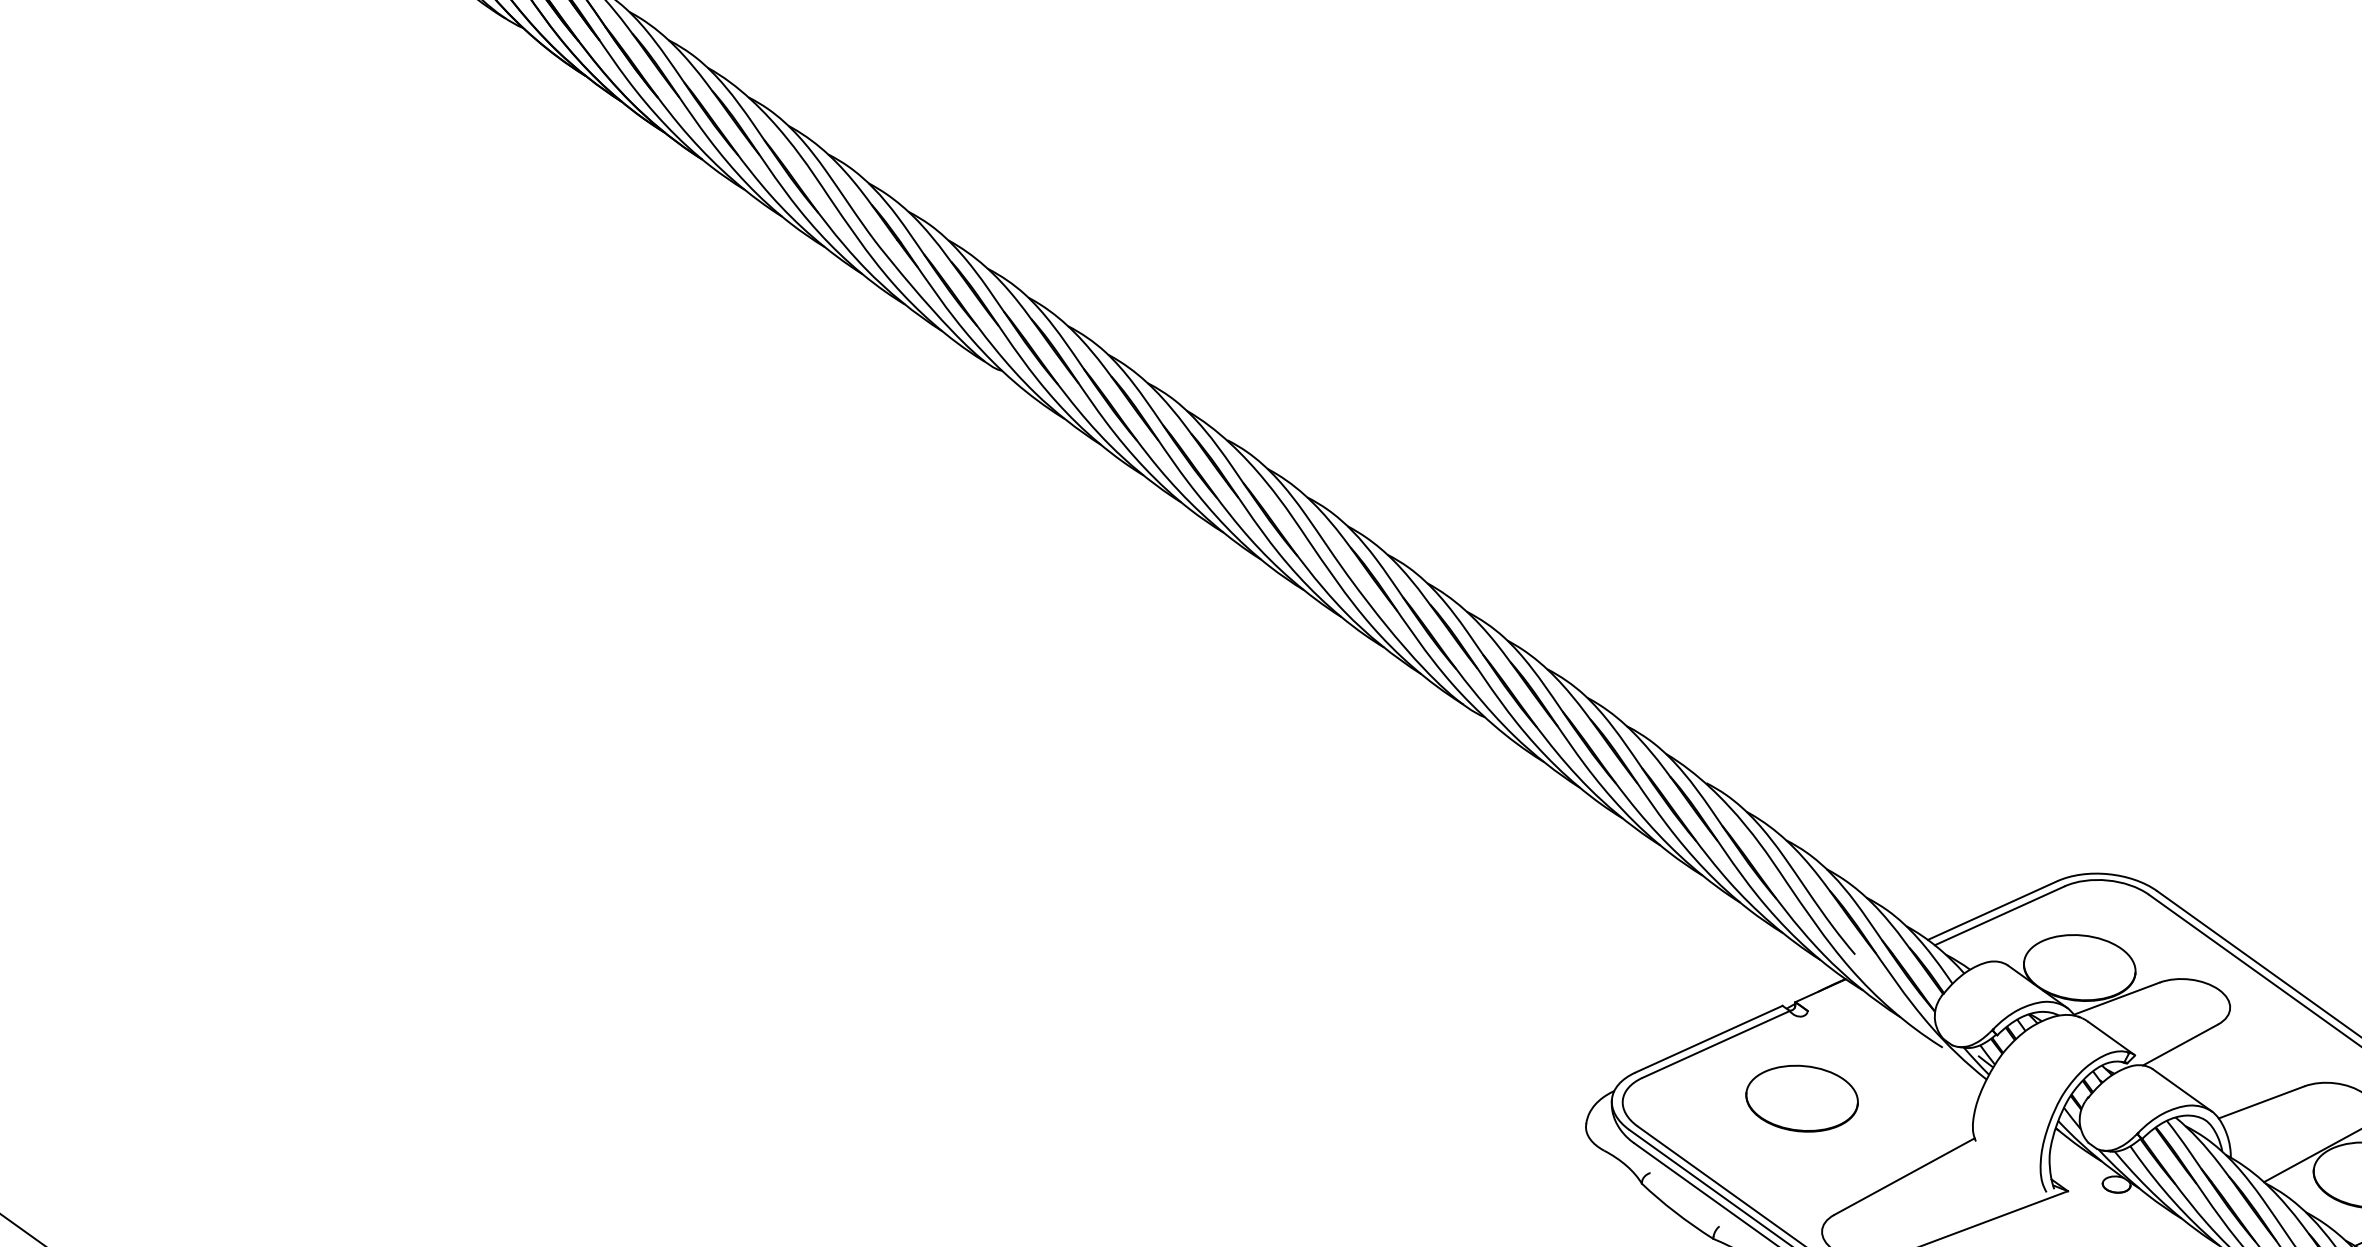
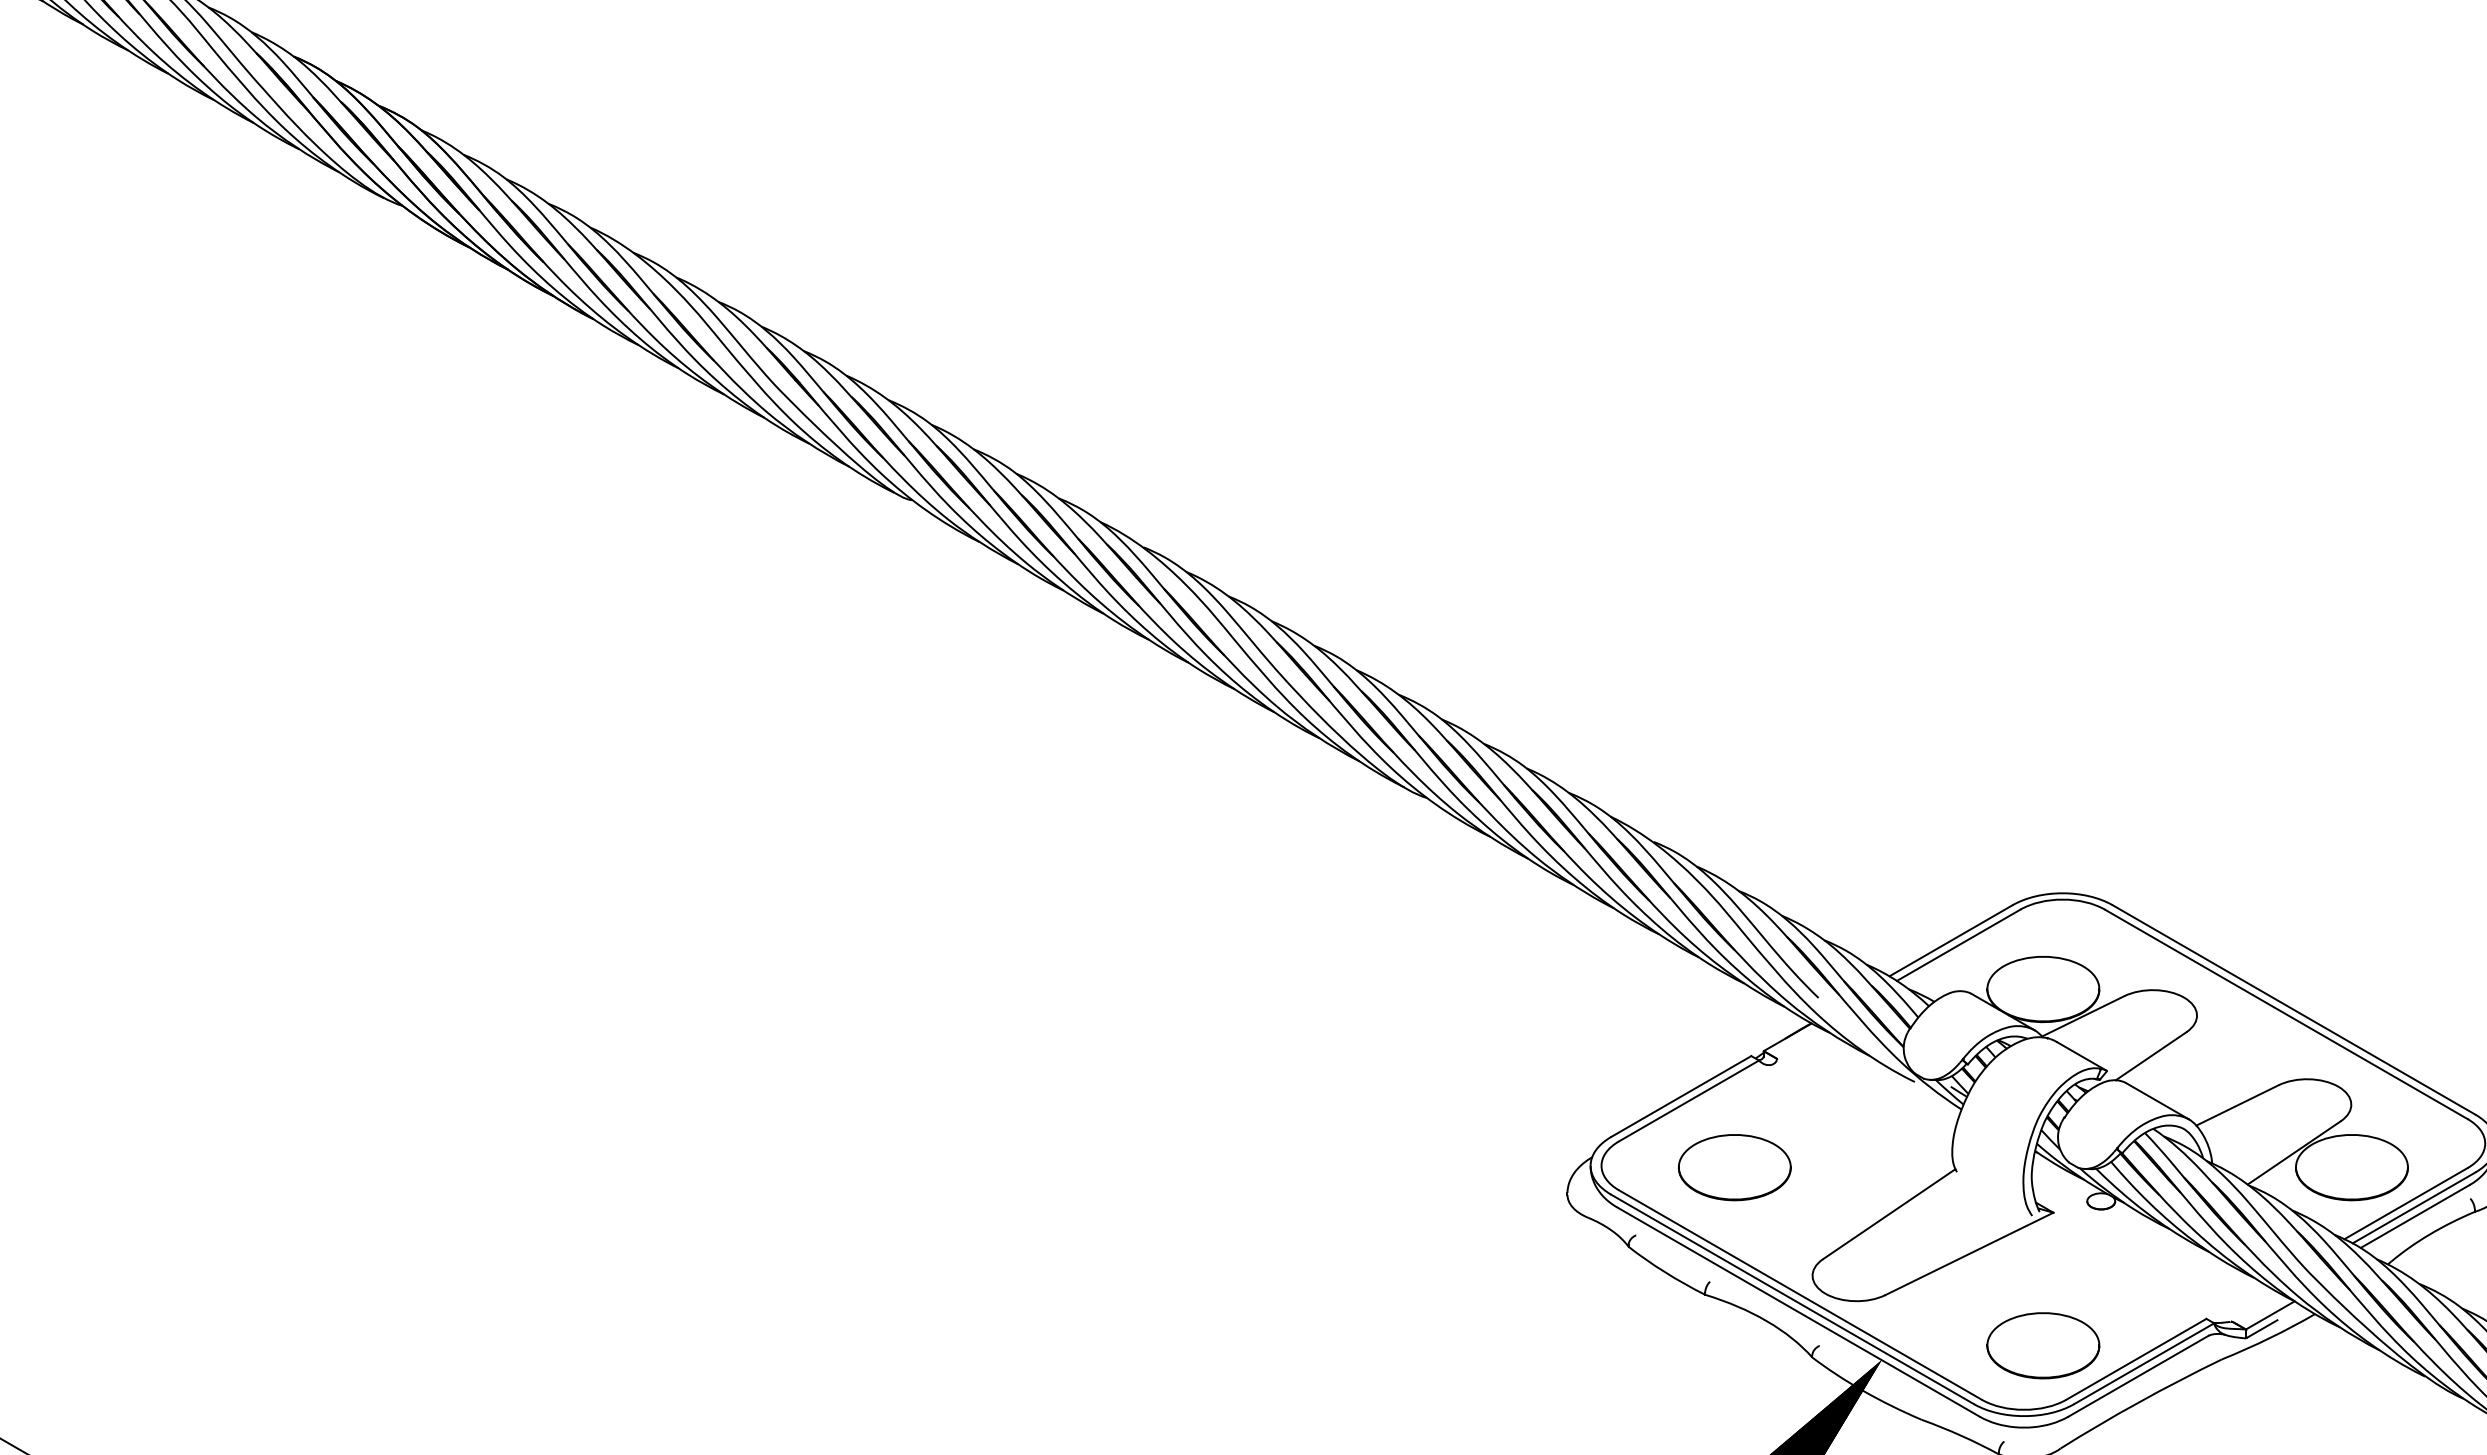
part: (1801, 1098) -> (1734, 1167), moved

